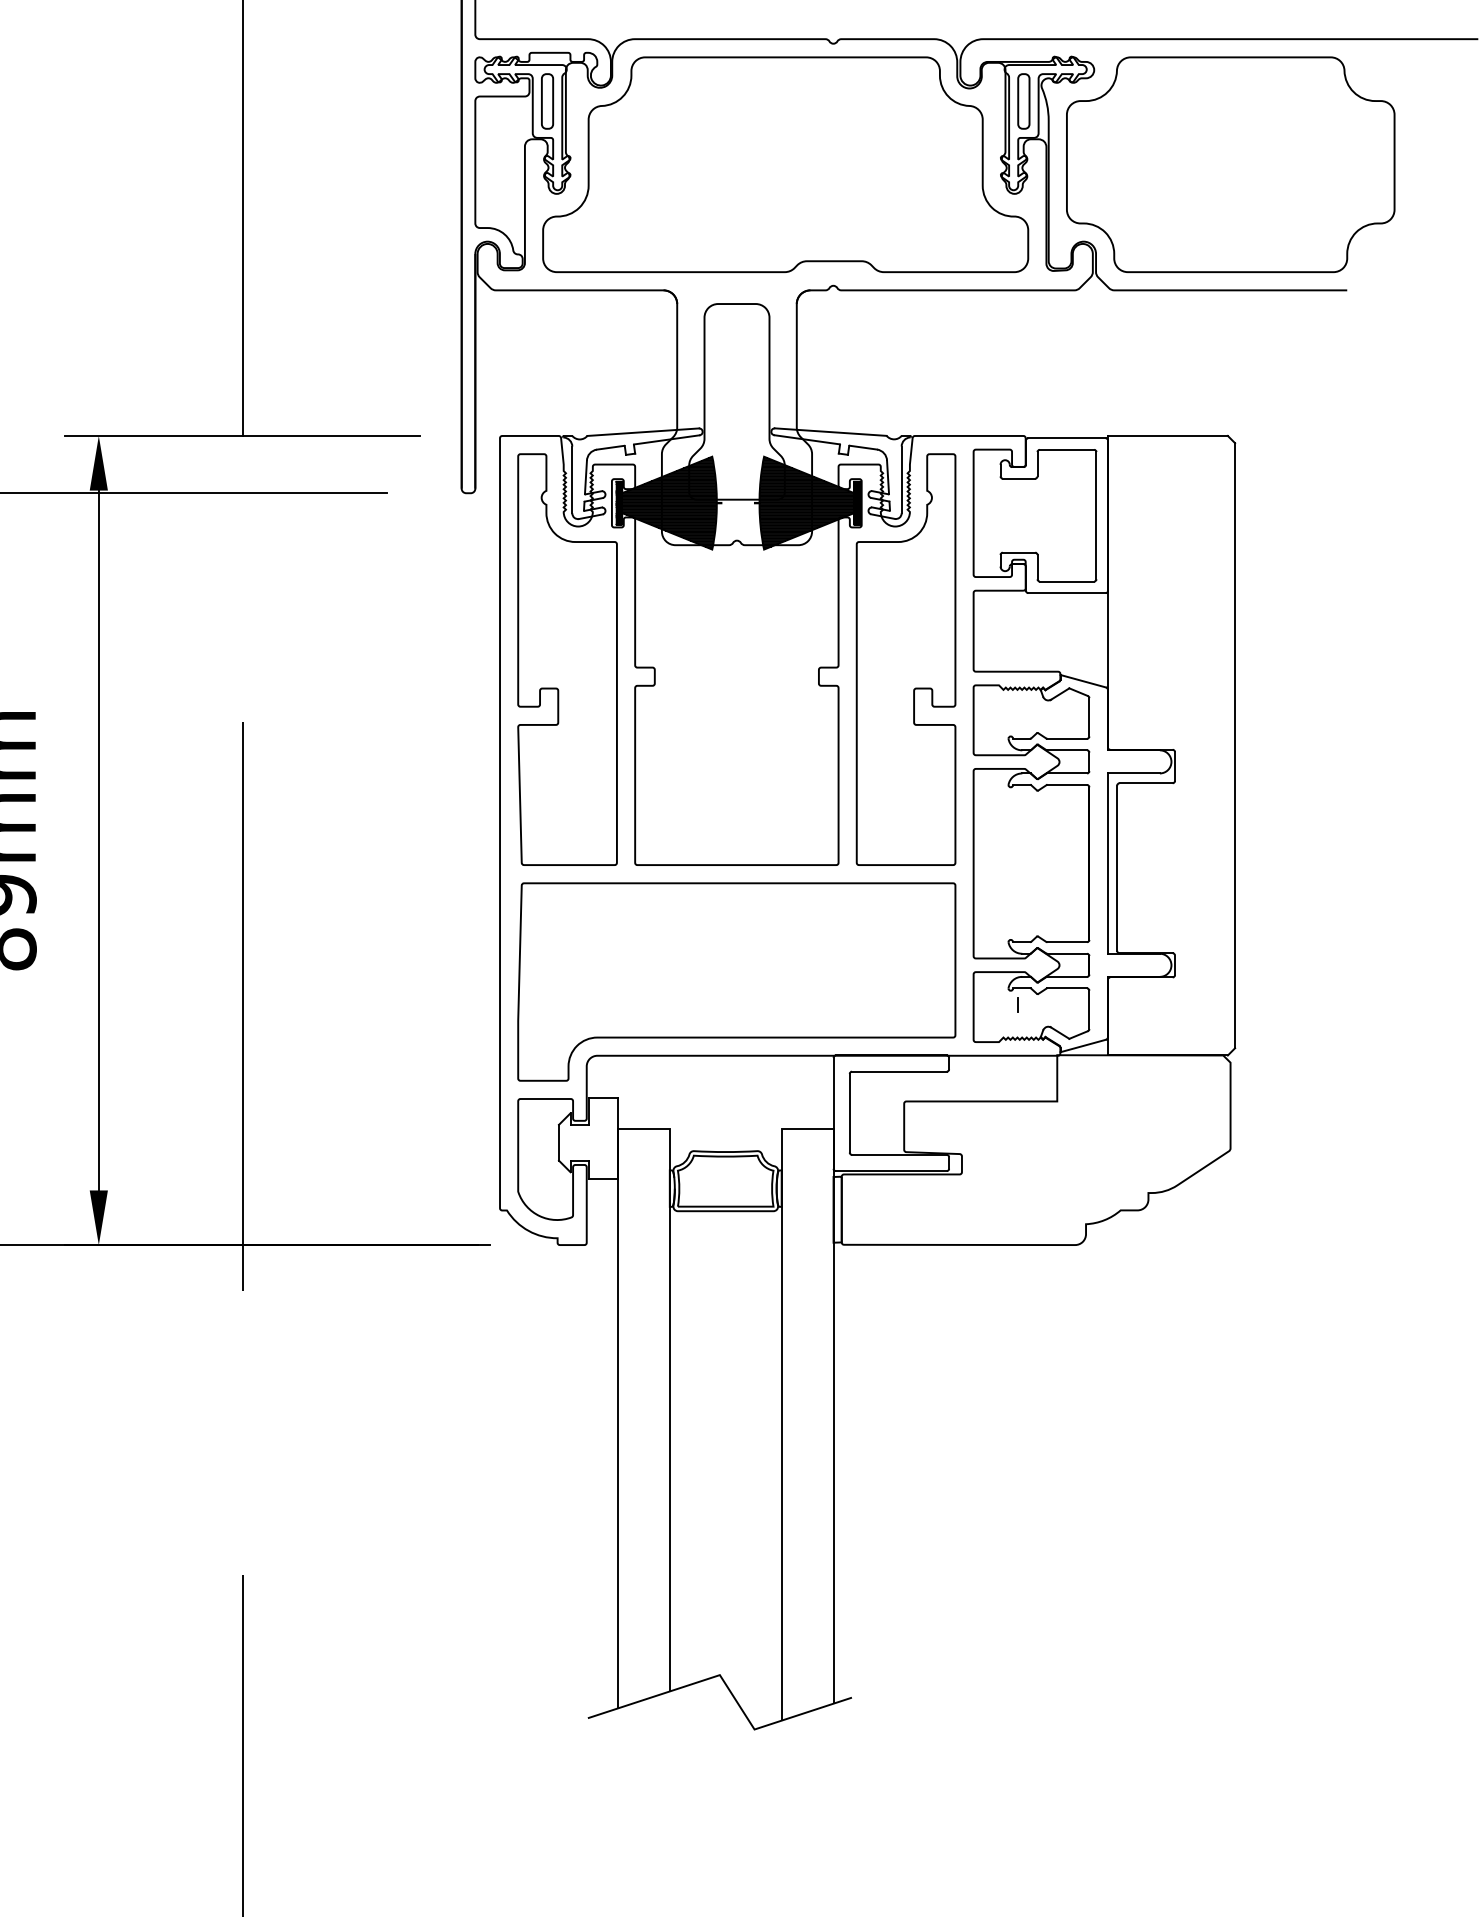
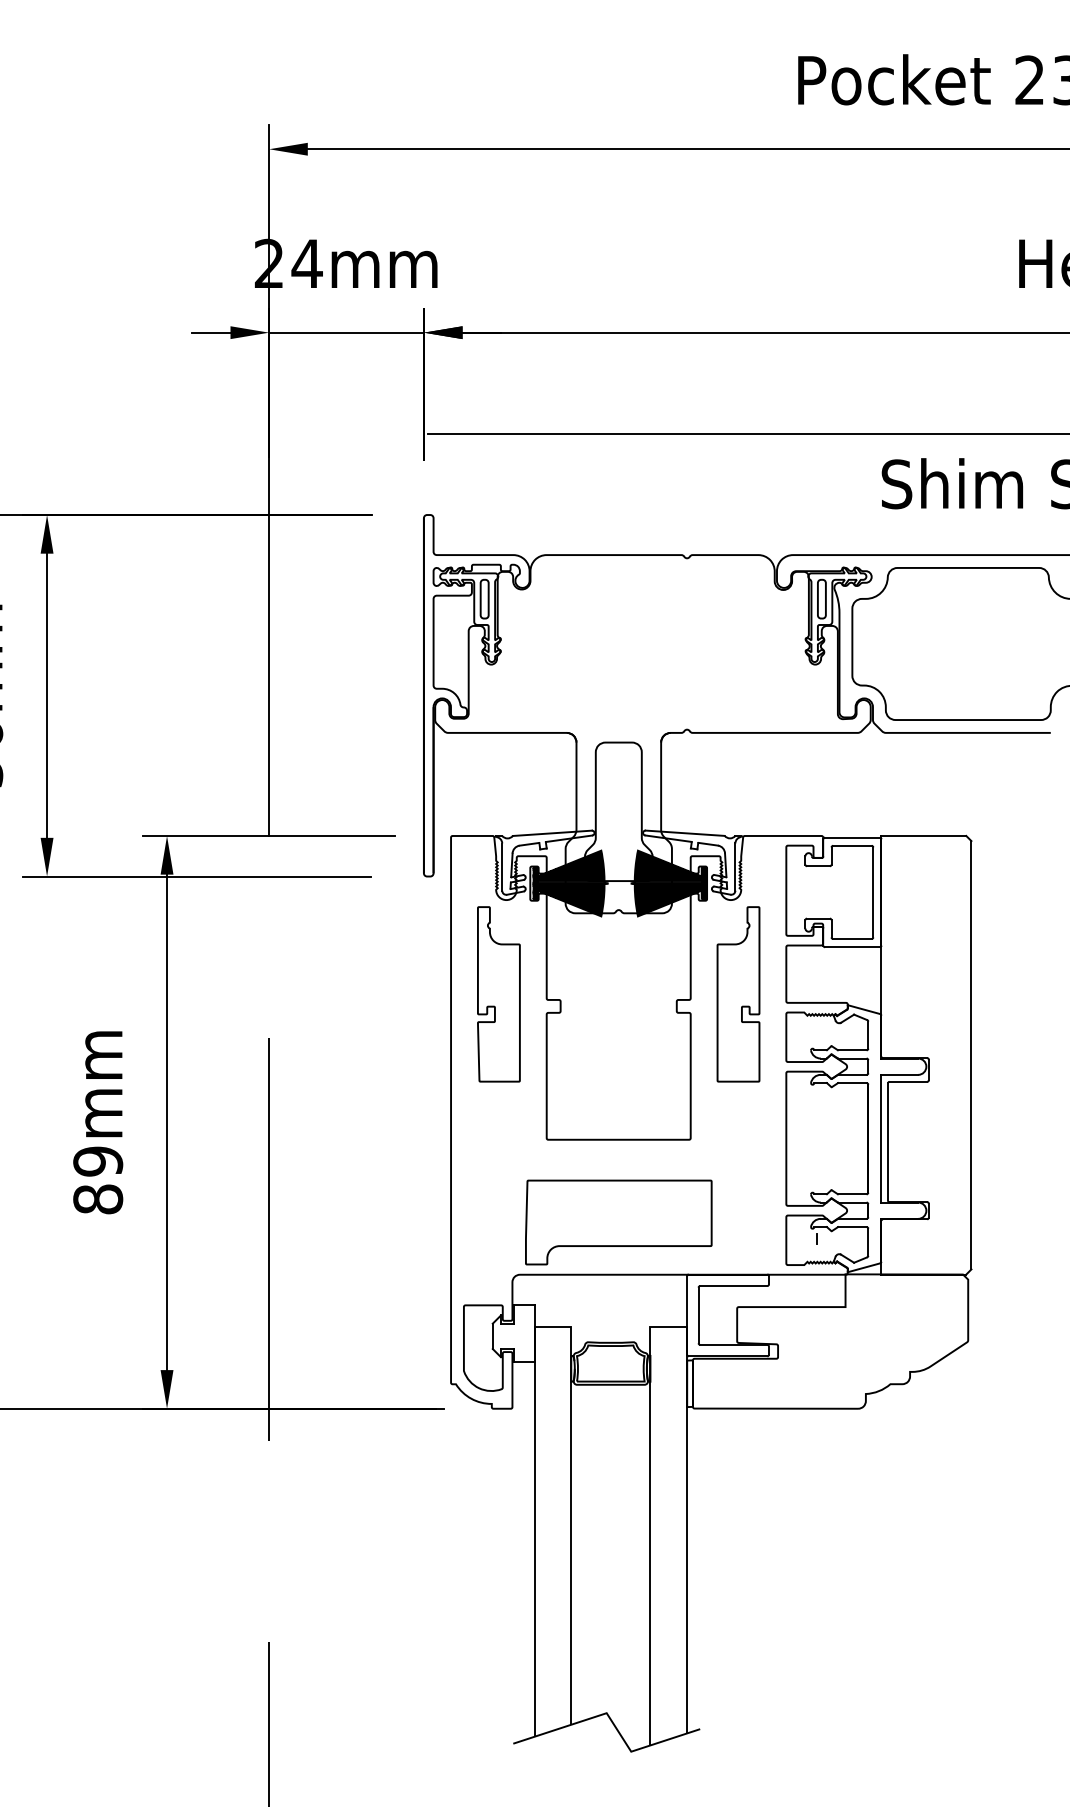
part: (784, 164) -> (652, 643), removed
part: (567, 659) -> (498, 994), size x0.6
part: (906, 659) -> (738, 994), size x0.6
part: (736, 981) -> (618, 1222), size x0.6

